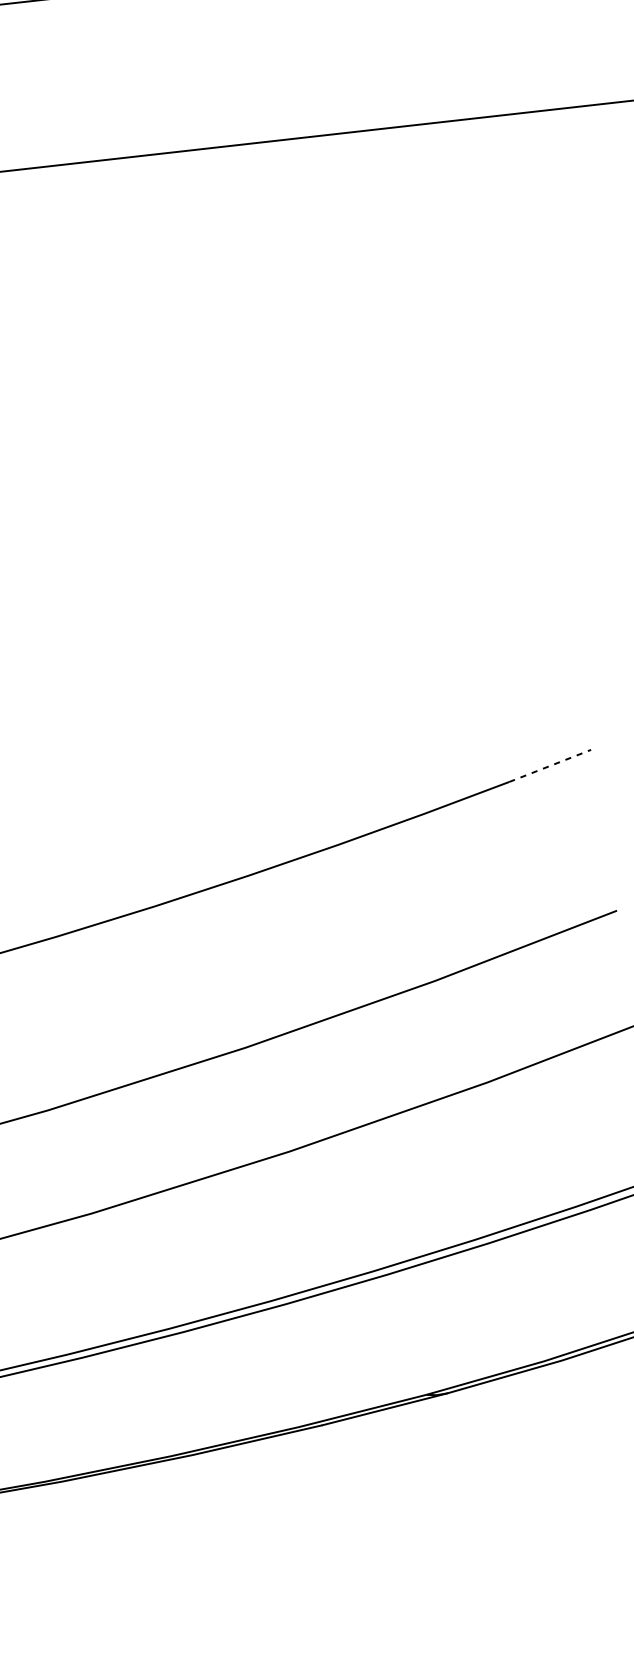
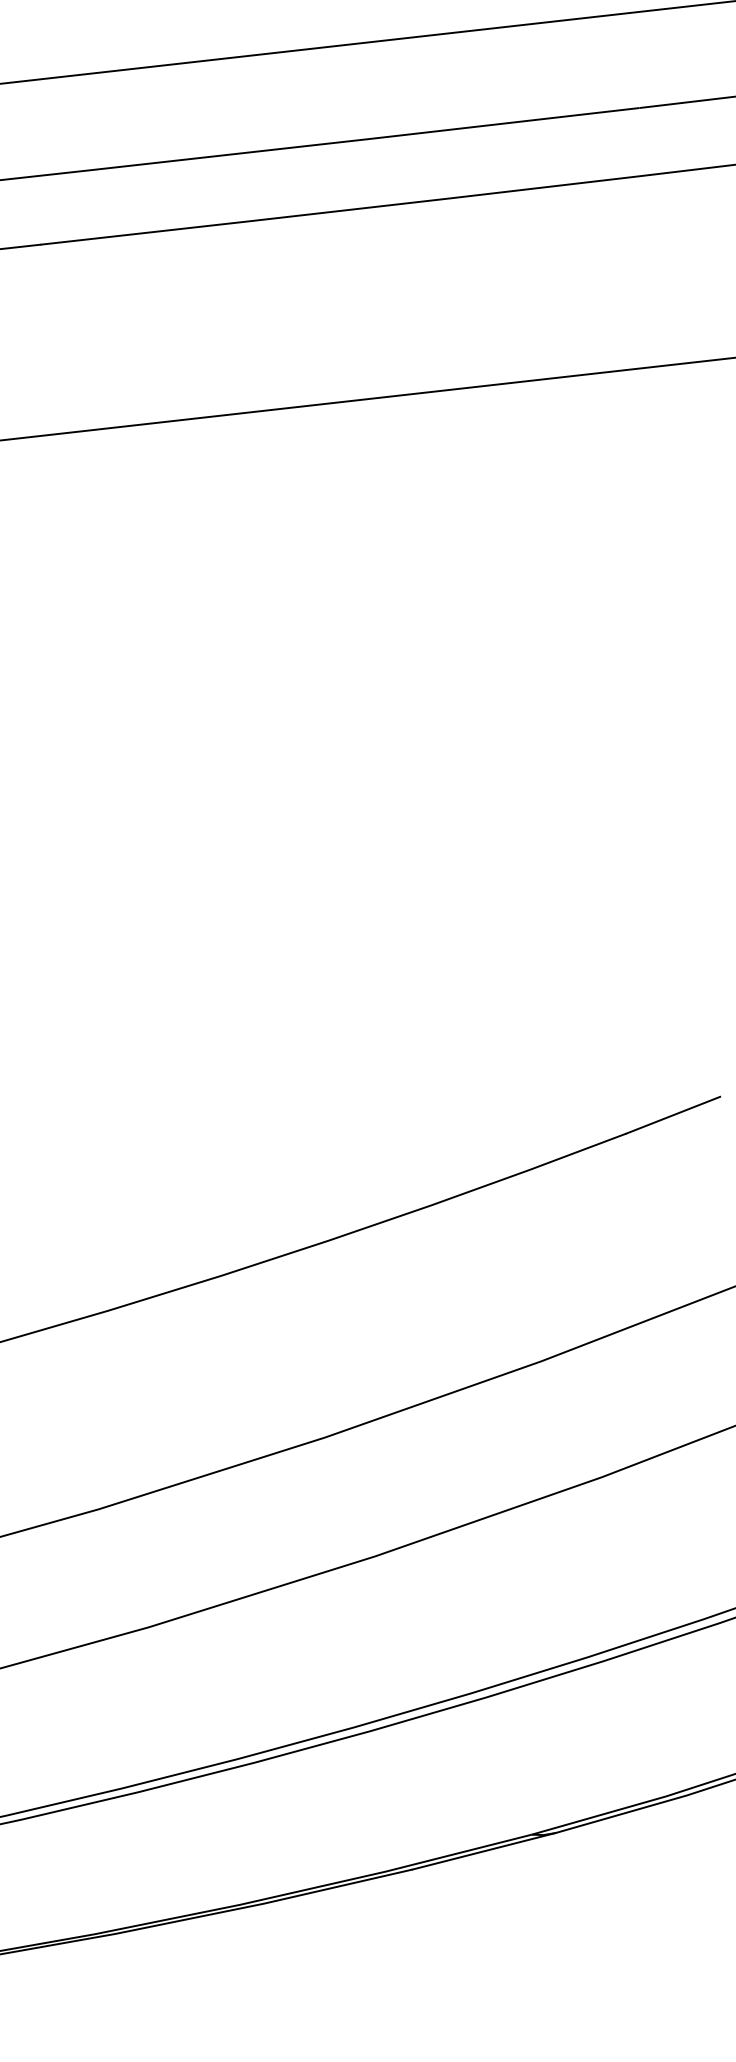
line: (550, 766) -> (673, 1115), dashed -> solid

